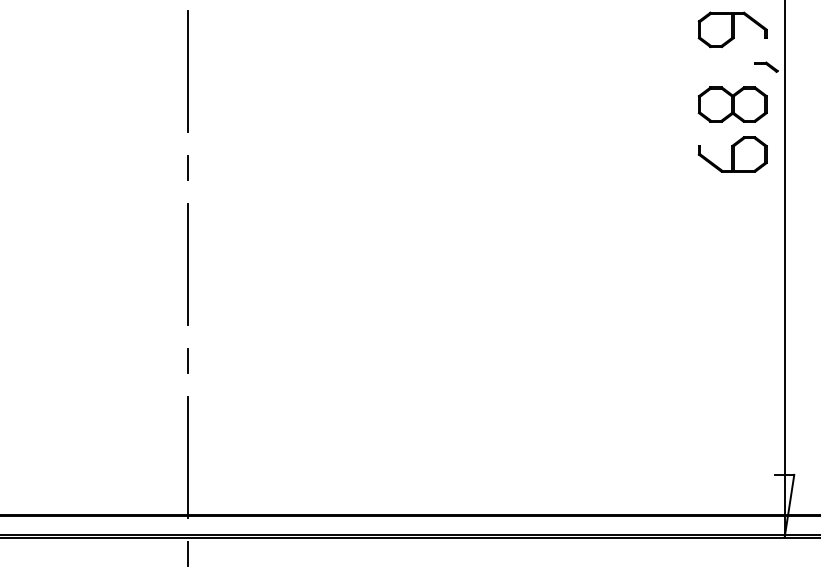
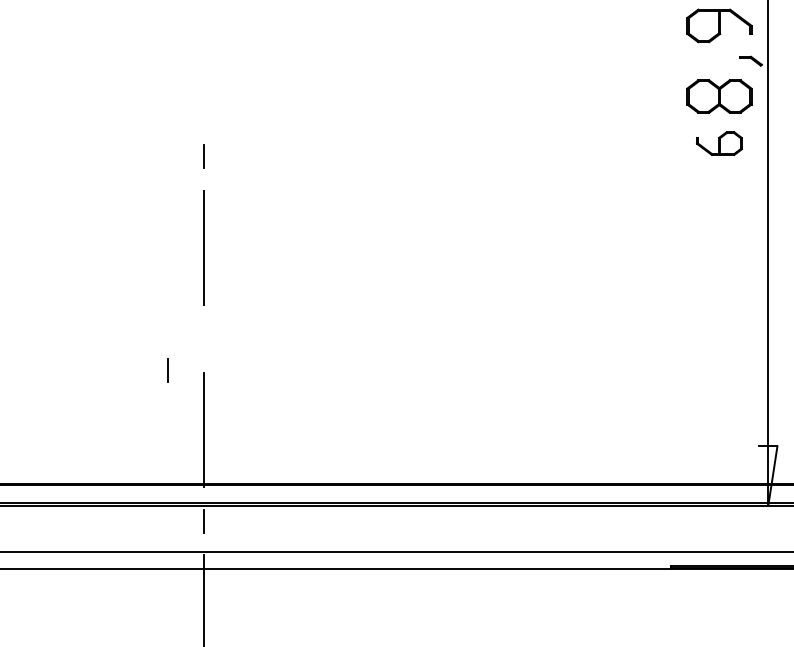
line: (187, 71) -> (204, 65), removed
part: (732, 154) -> (719, 143), size x0.7
line: (186, 360) -> (167, 370), moved

